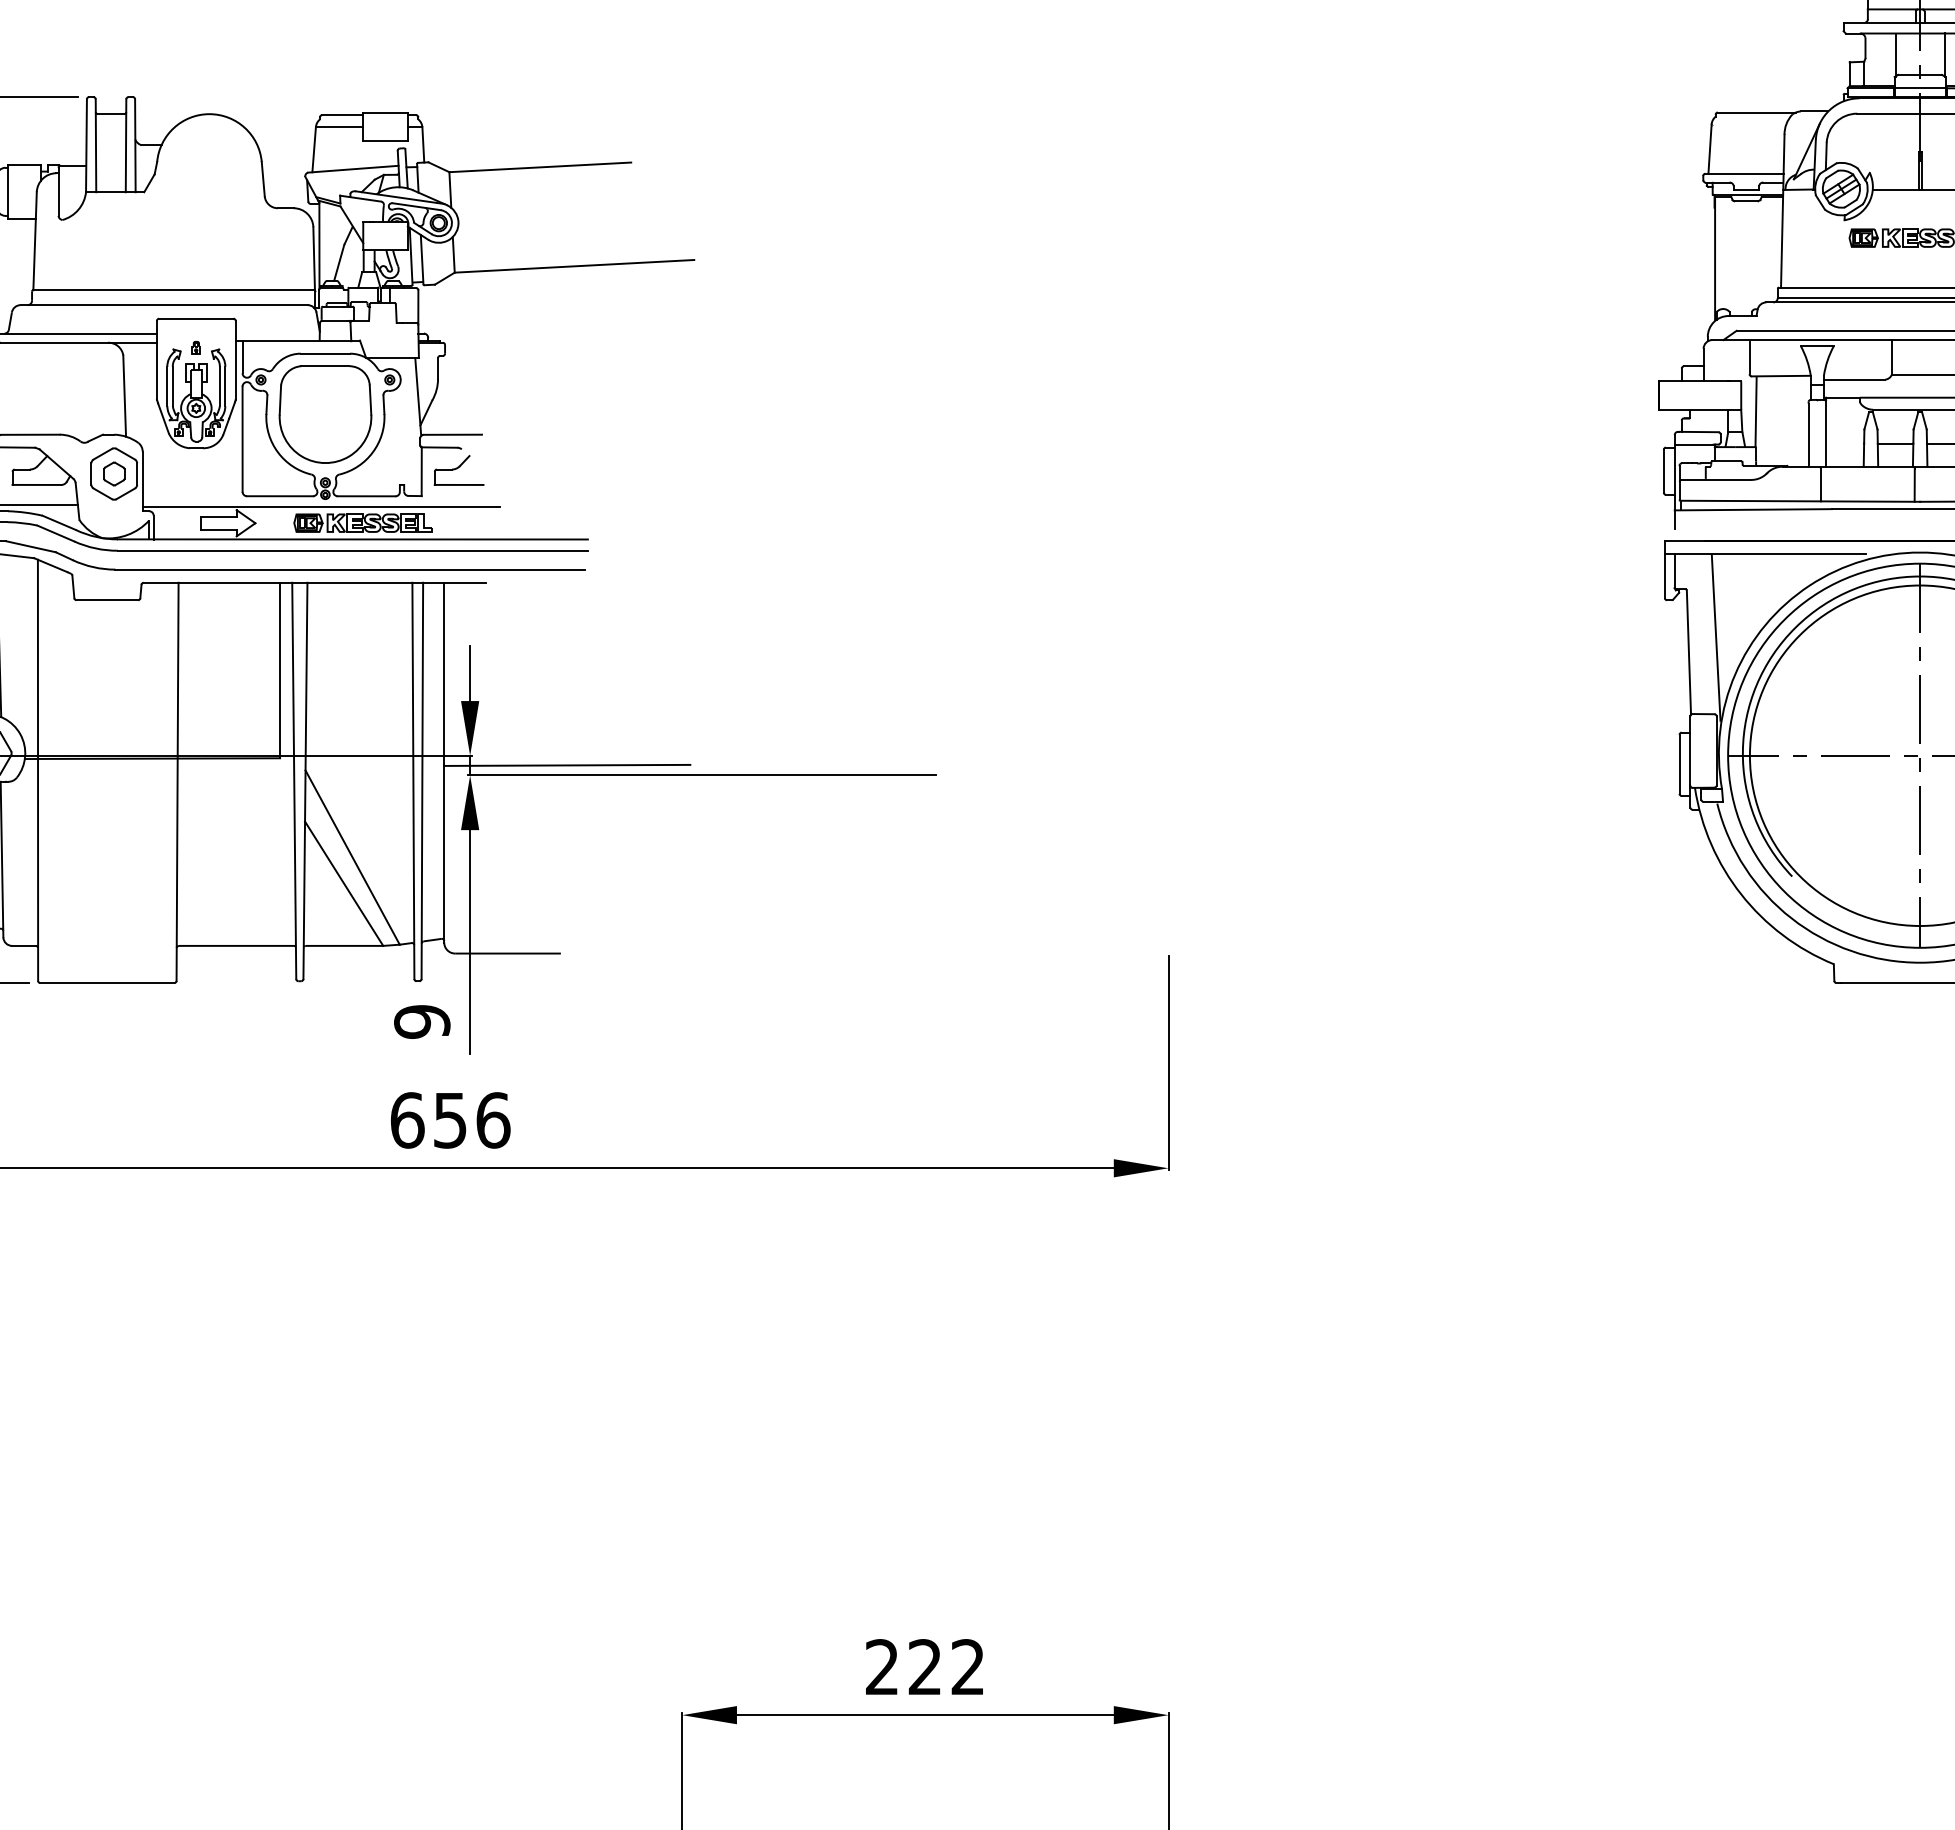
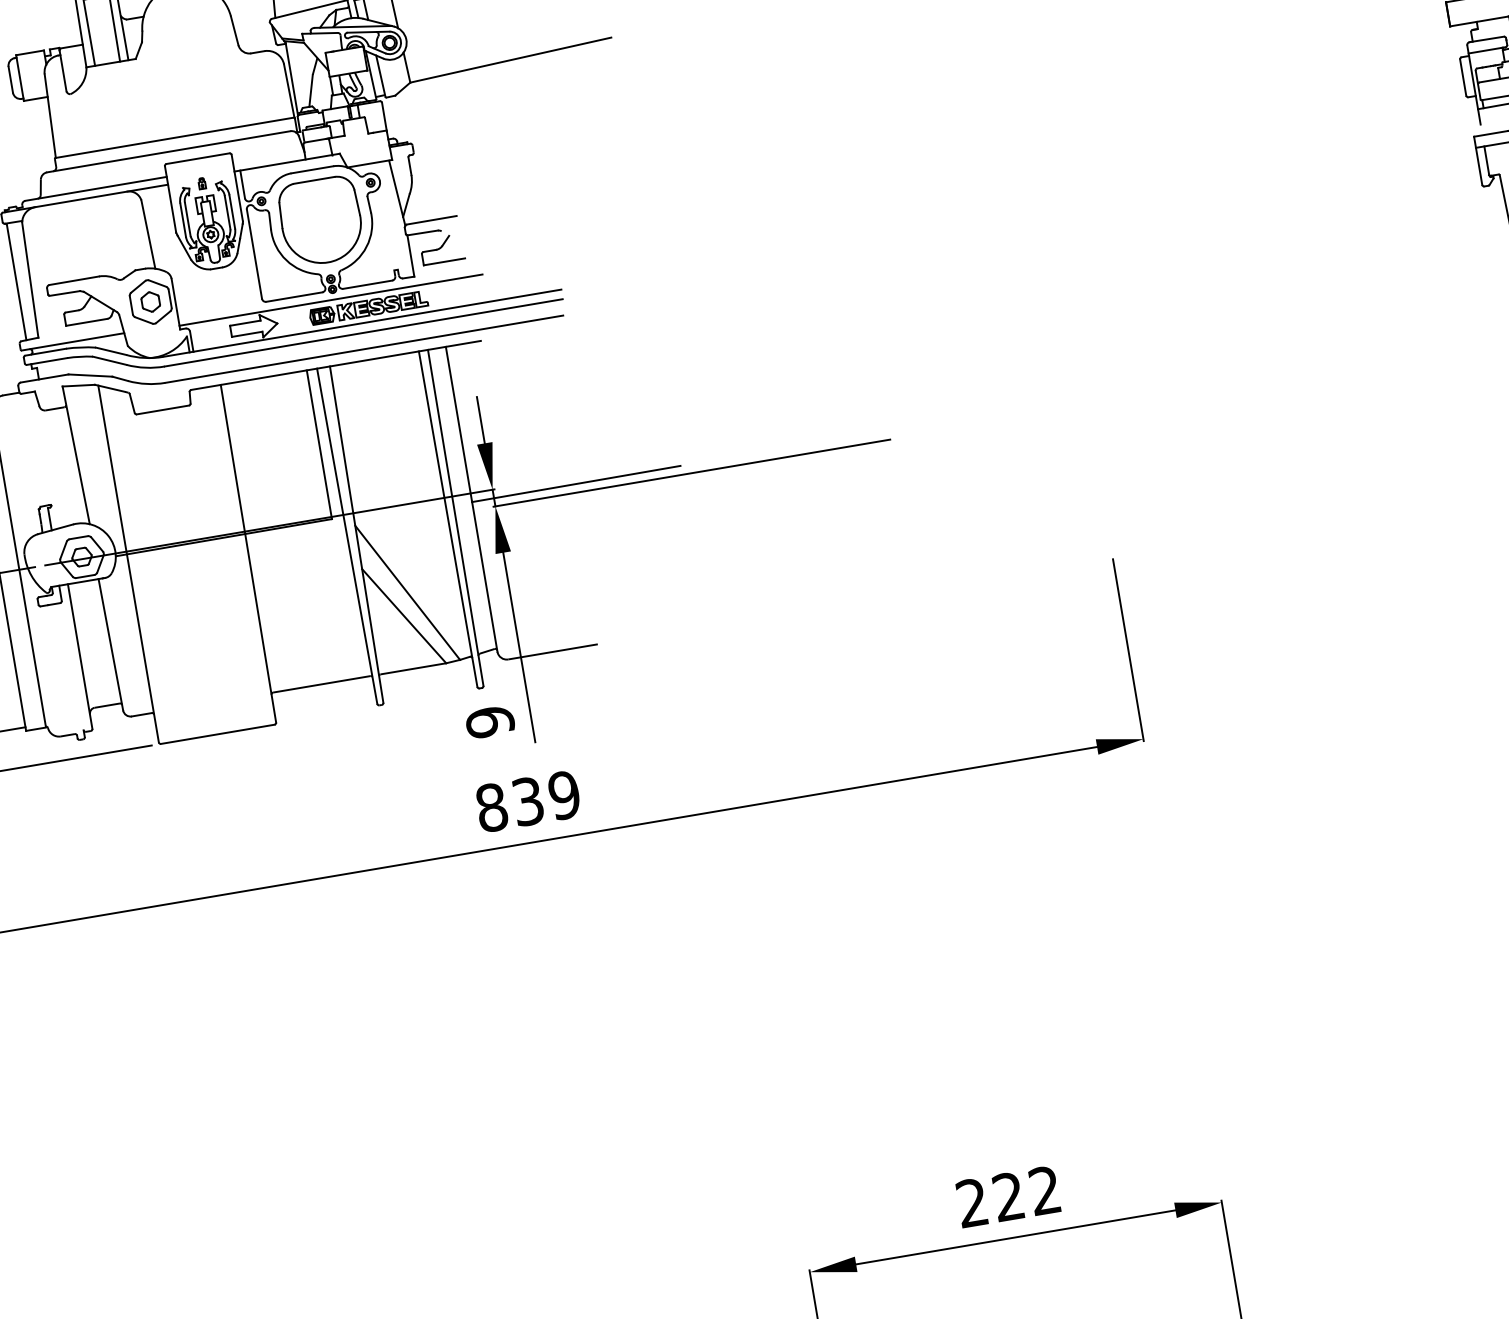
text: (450, 1120) -> (528, 801), 656 -> 839

